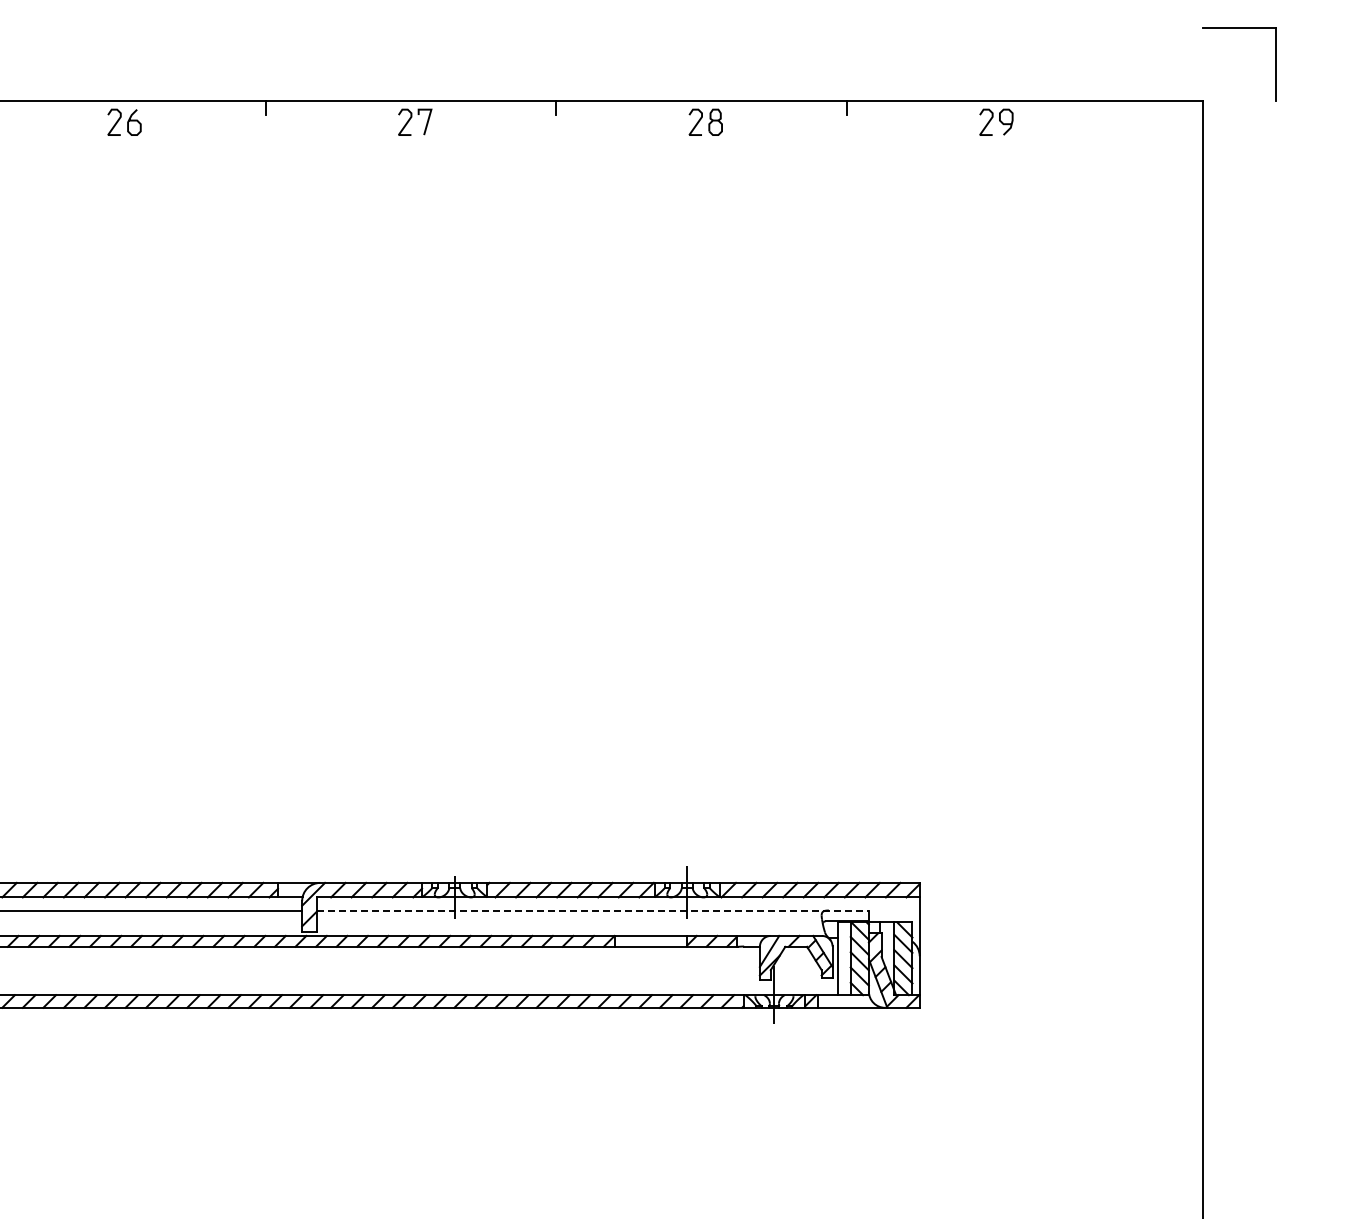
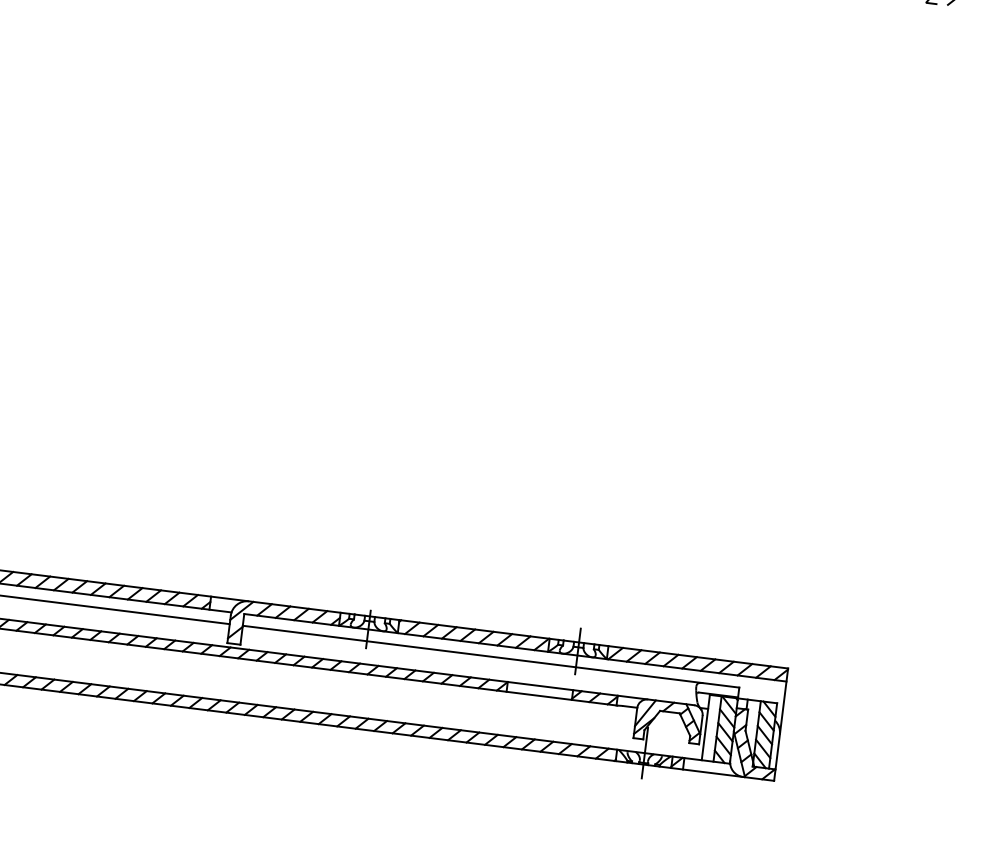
line: (593, 910) -> (491, 656), dashed -> solid

